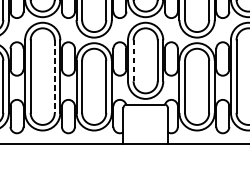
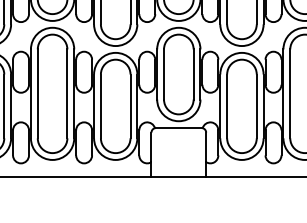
line: (133, 60) -> (164, 74), dashed -> solid
line: (54, 77) -> (67, 94), dashed -> solid

